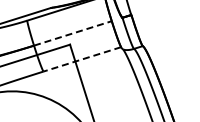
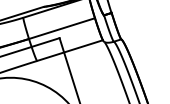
line: (72, 33) -> (61, 28), dashed -> solid
line: (82, 59) -> (70, 50), dashed -> solid

